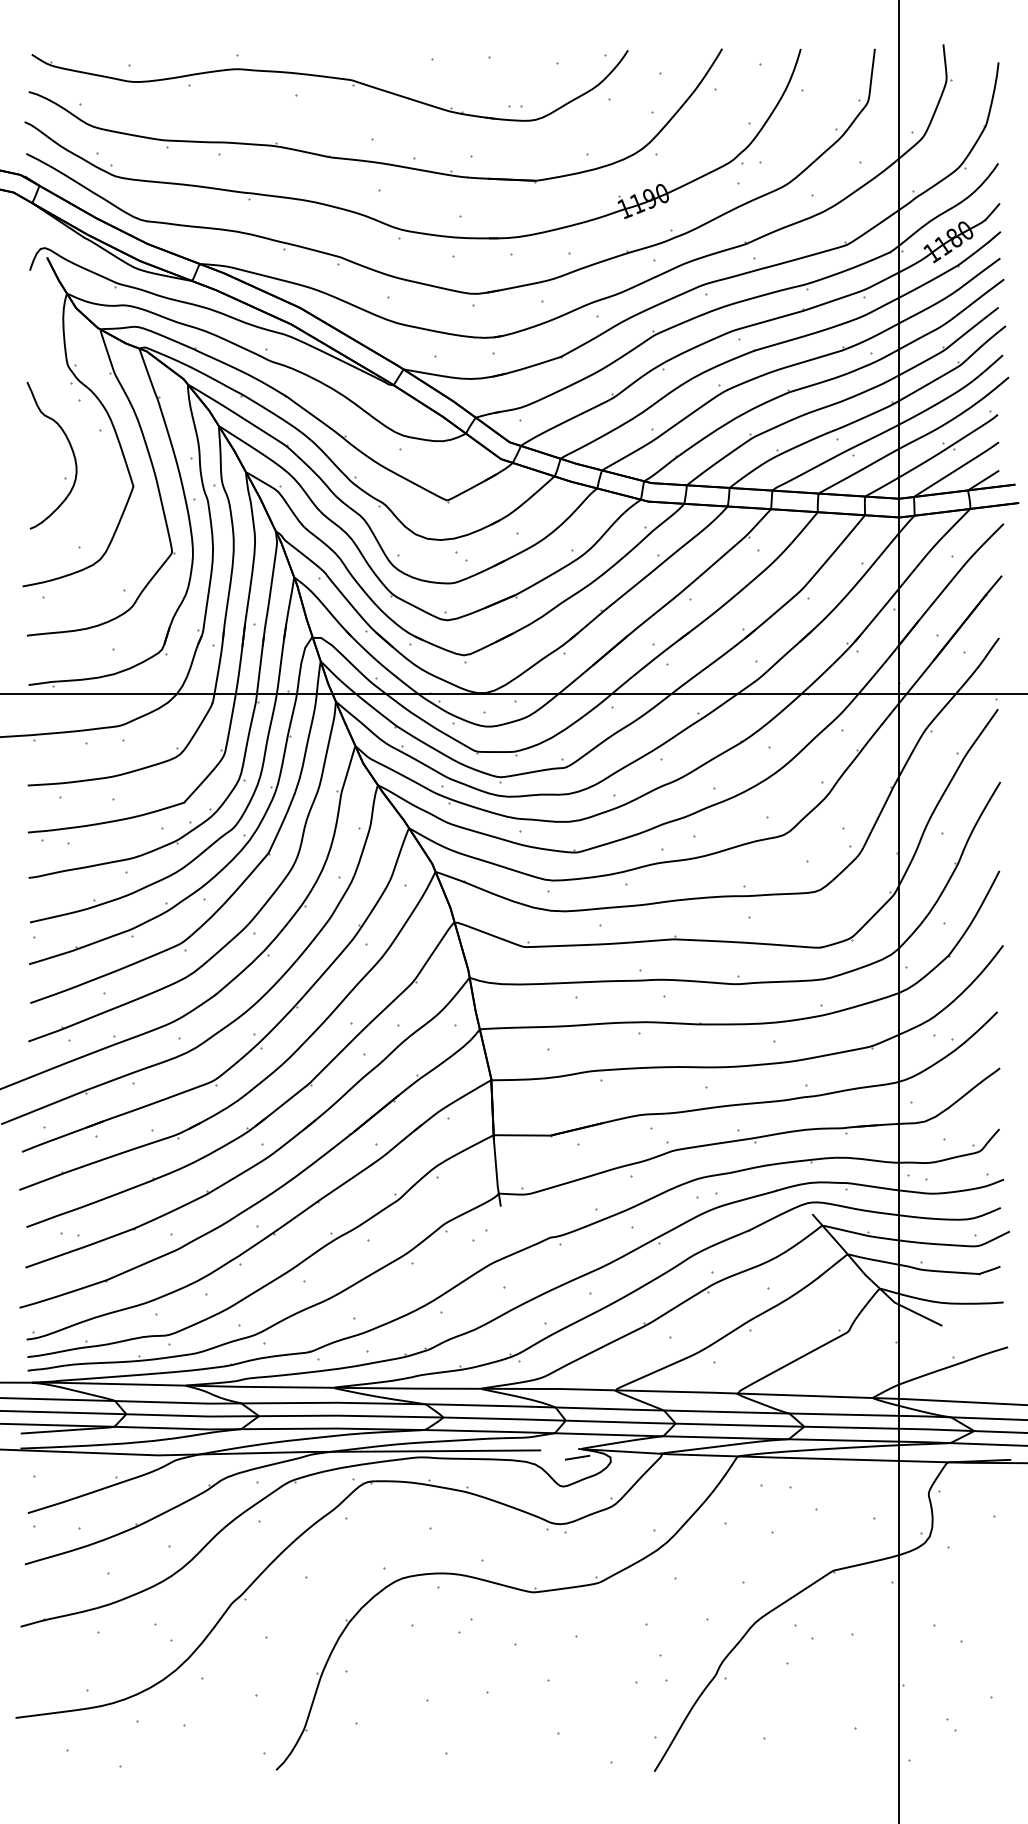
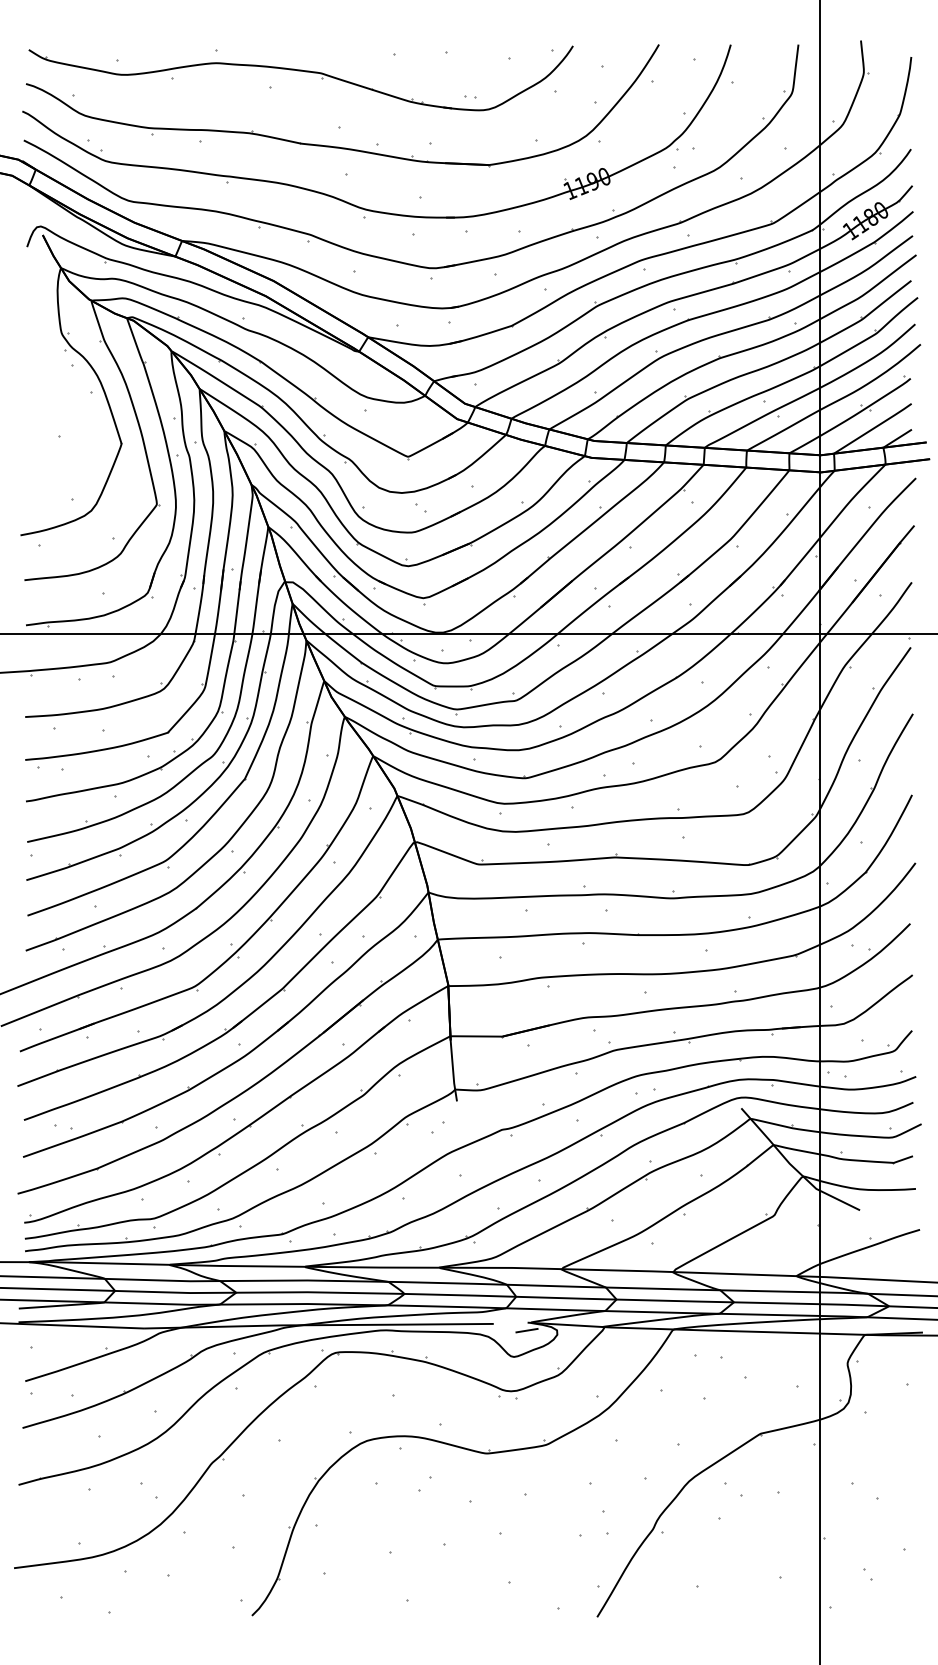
curve: (70, 448) -> (64, 409), removed

